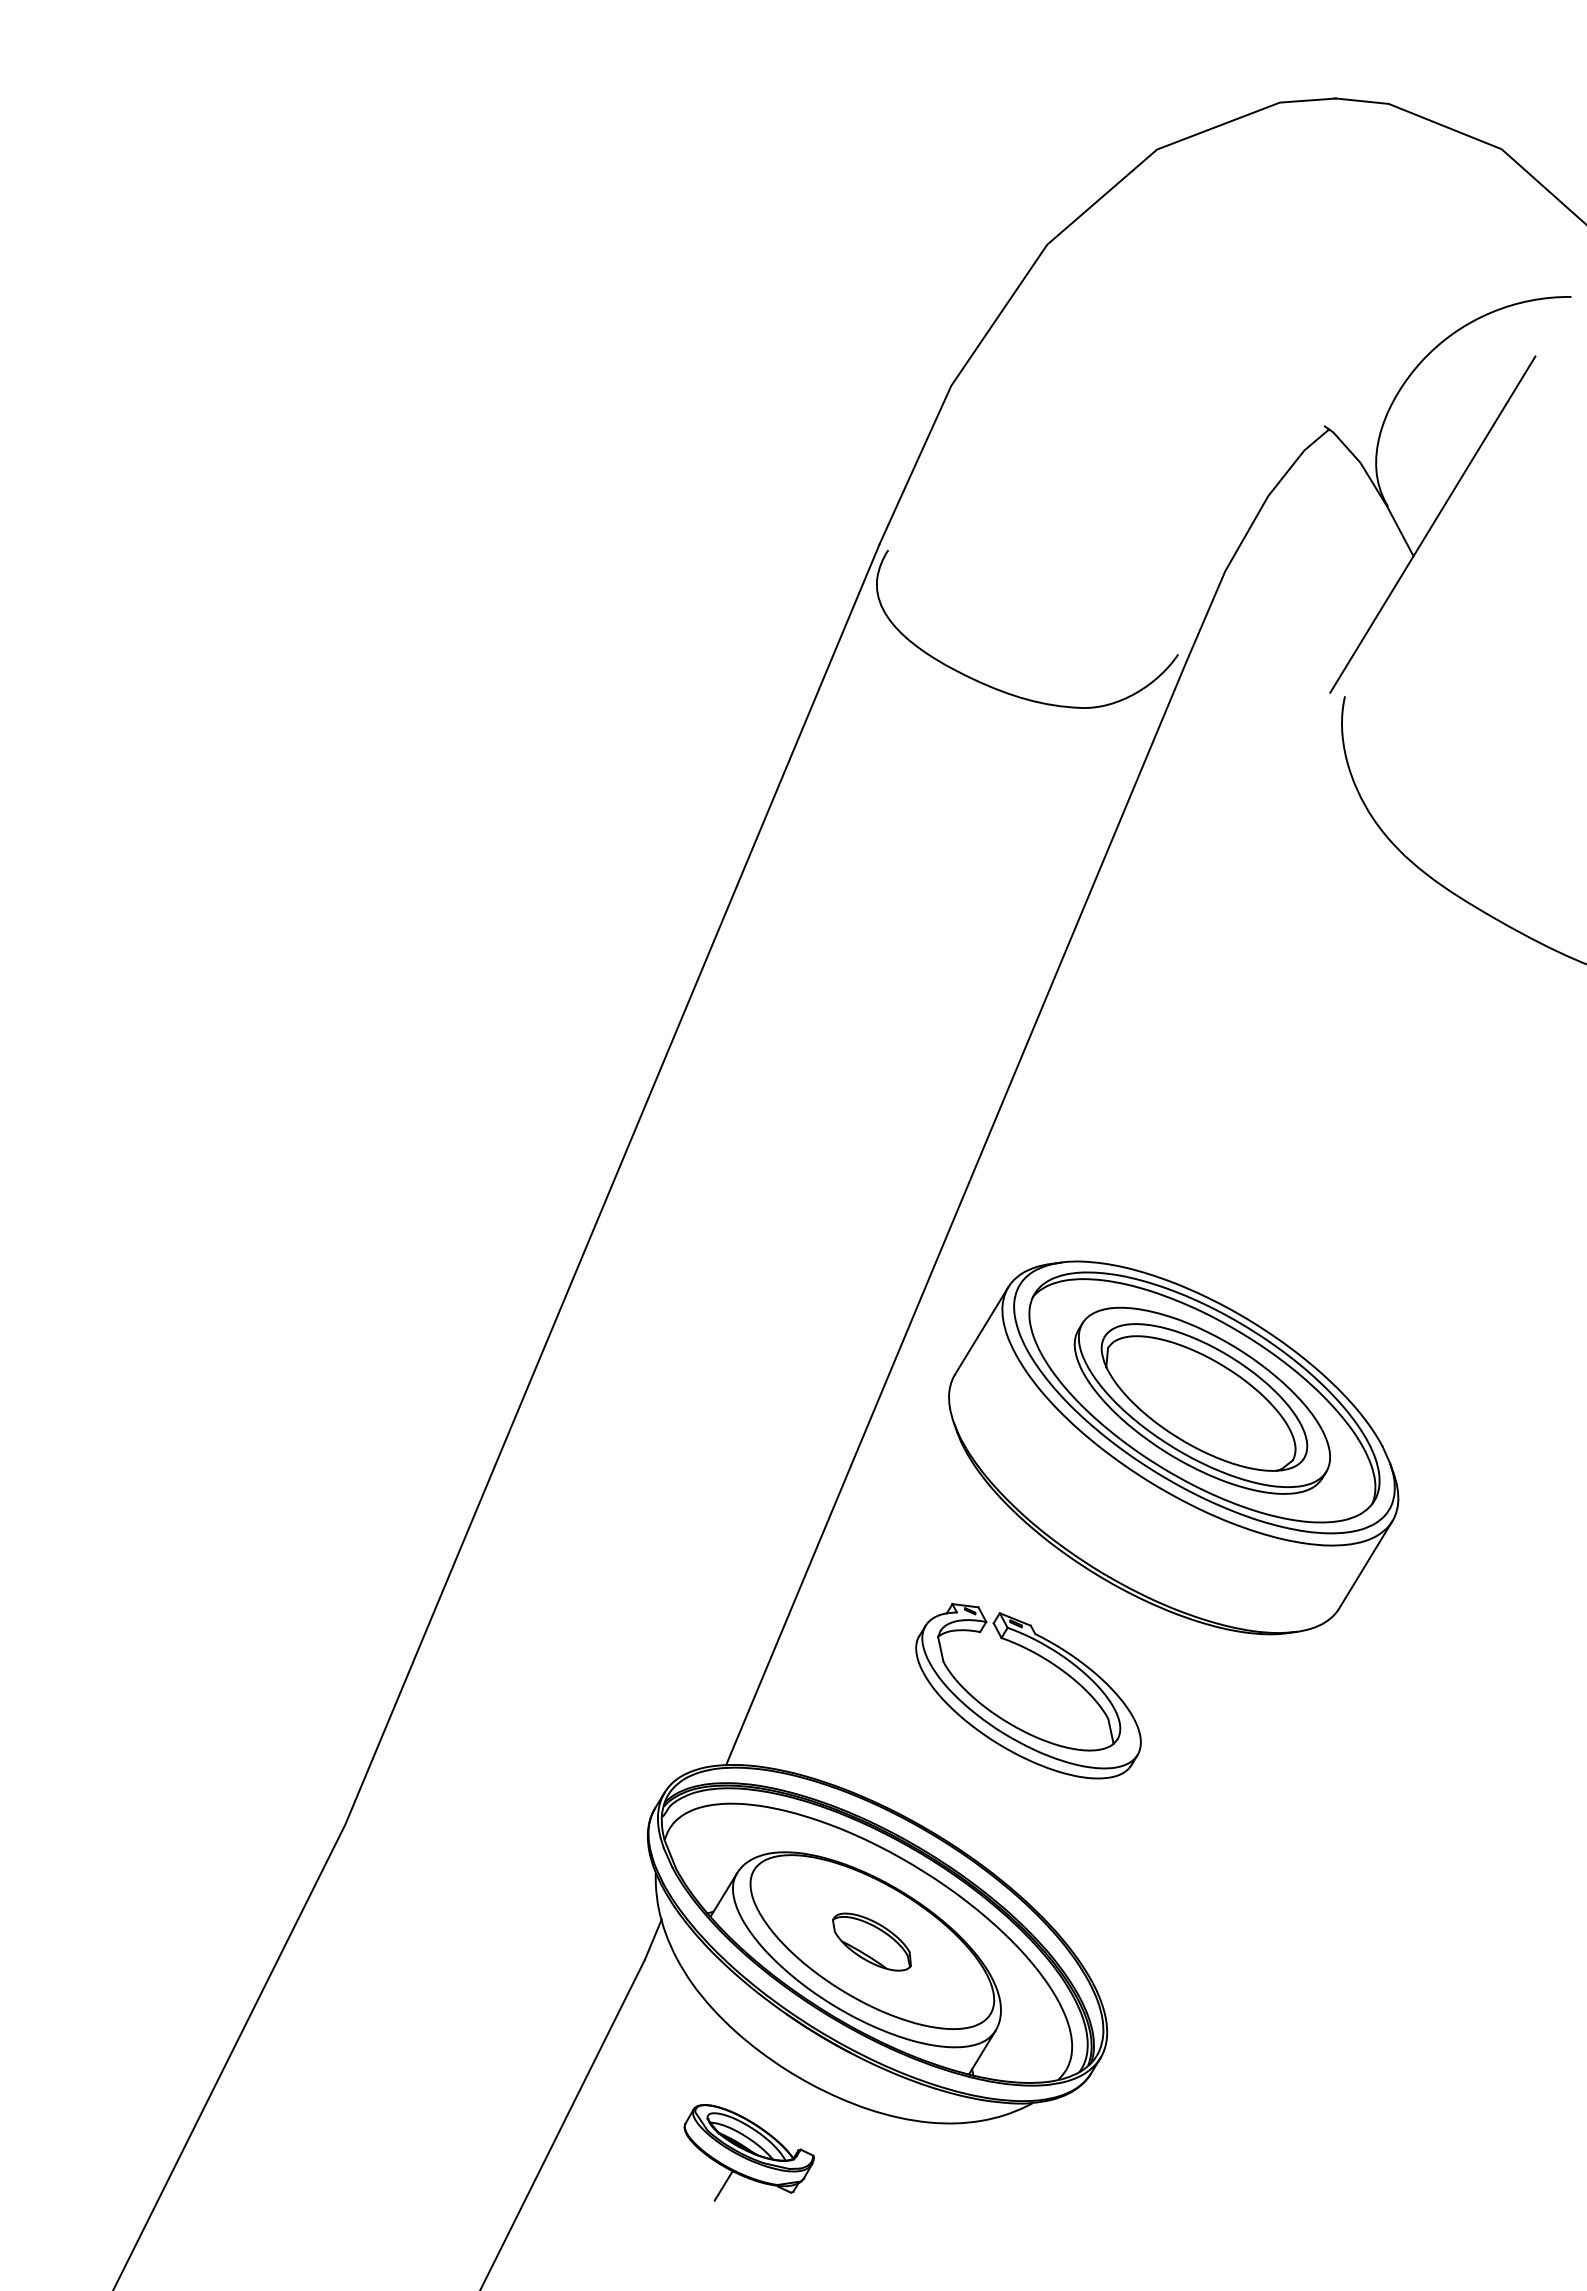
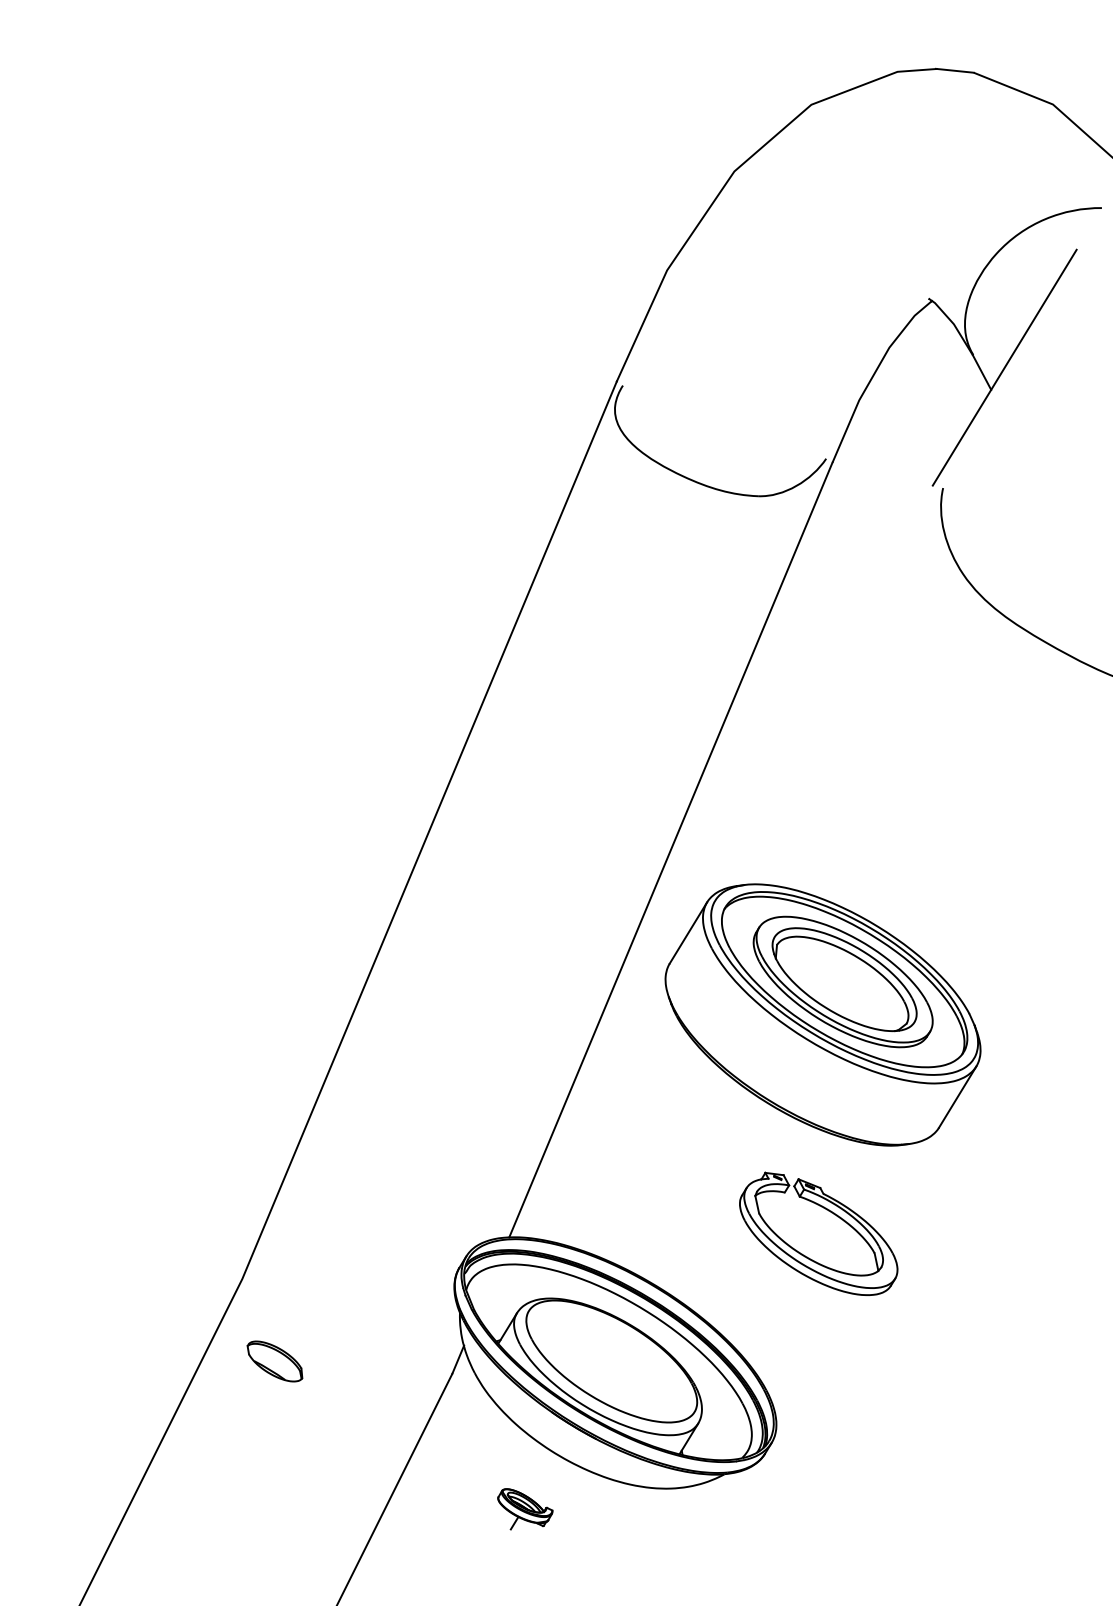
part: (1048, 1662) -> (832, 1213), moved
part: (871, 1941) -> (274, 1361), moved
part: (748, 2152) -> (524, 1509), size x0.6

